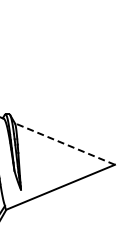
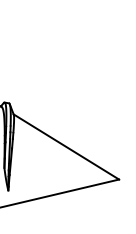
line: (64, 143) -> (65, 146), dashed -> solid

